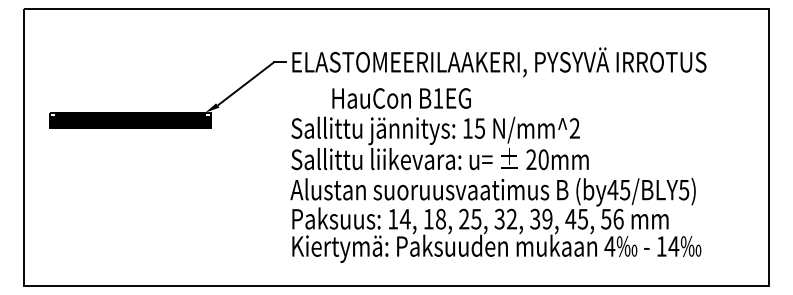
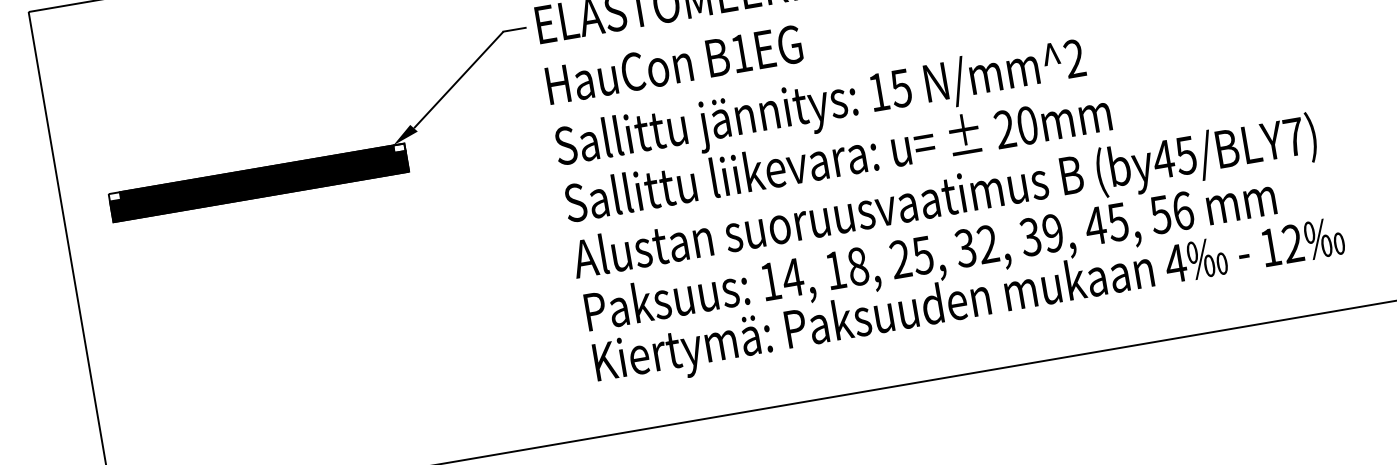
text: (401, 98) -> (673, 65), moved
text: (684, 190) -> (1294, 137), (by45/BLY5) -> (by45/BLY7)
text: (673, 246) -> (1292, 243), 14 -> 12

